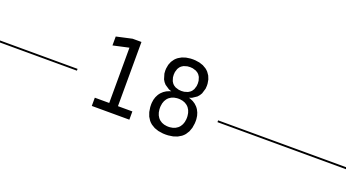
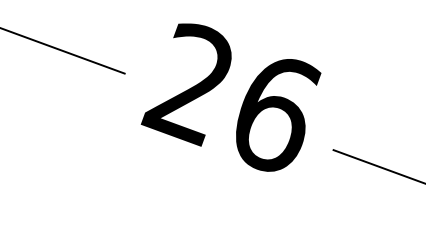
text: (148, 85) -> (230, 97), 18 -> 26

